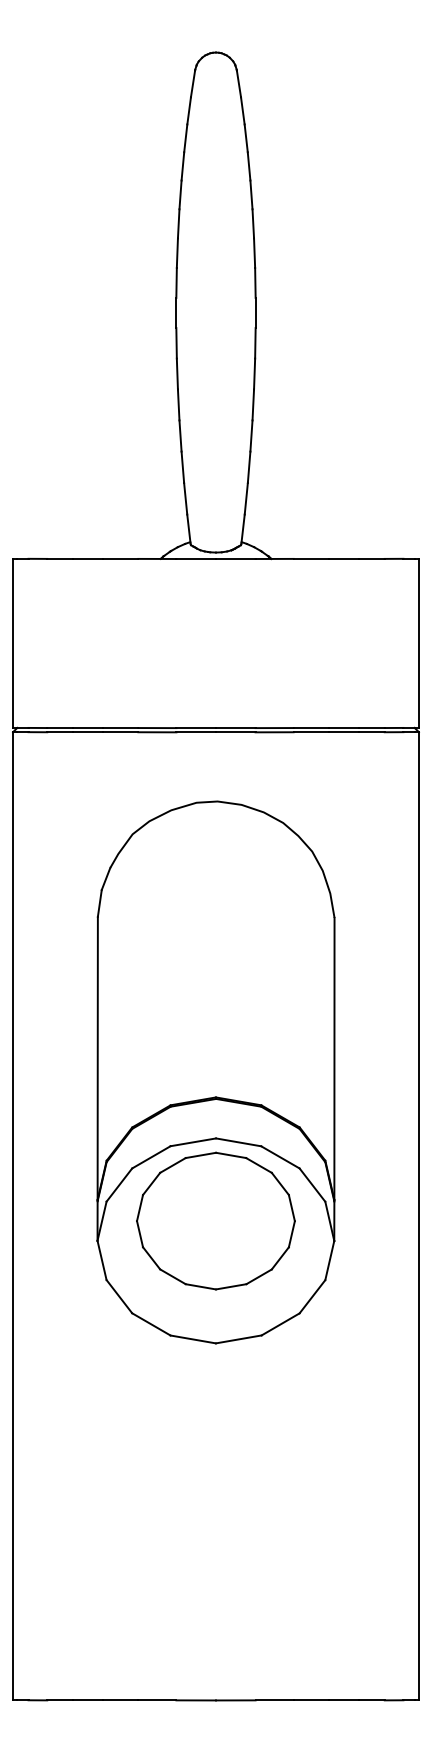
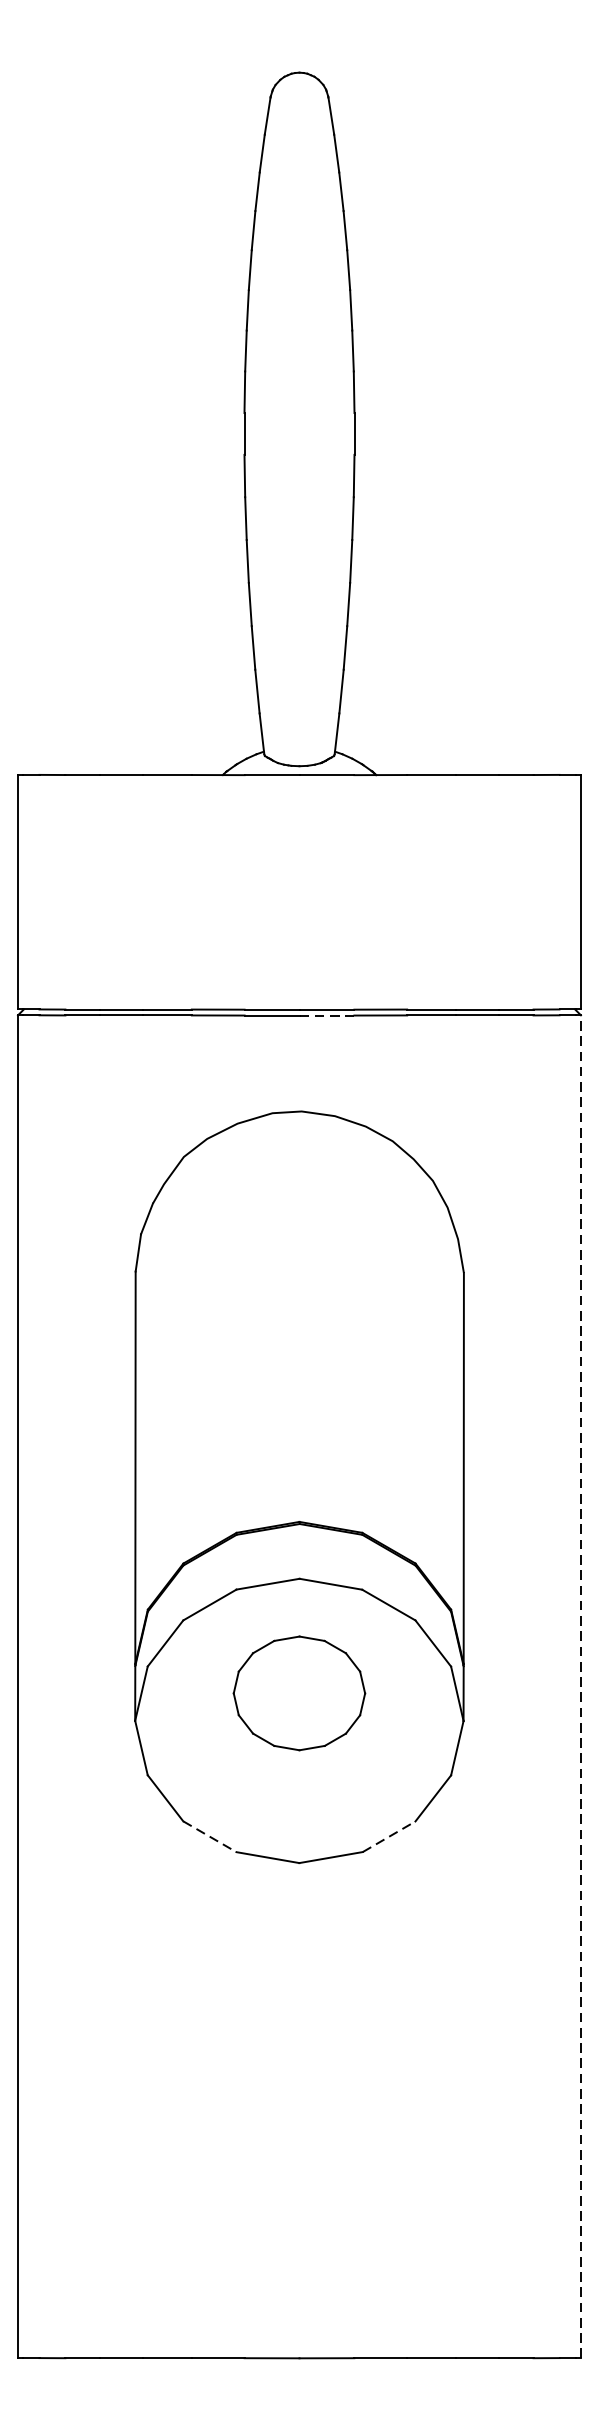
line: (235, 732) -> (326, 1015), solid -> dashed
line: (418, 1215) -> (580, 1685), solid -> dashed
part: (215, 1220) -> (298, 1692), size x0.6
line: (151, 1324) -> (210, 1836), solid -> dashed
line: (280, 1324) -> (388, 1836), solid -> dashed

